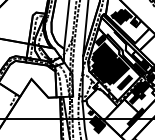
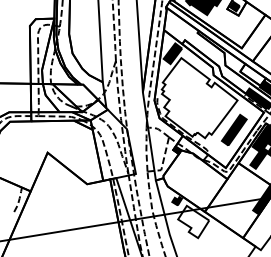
fill: (110, 63) -> (199, 96), removed
fill: (97, 124) -> (193, 221), removed

